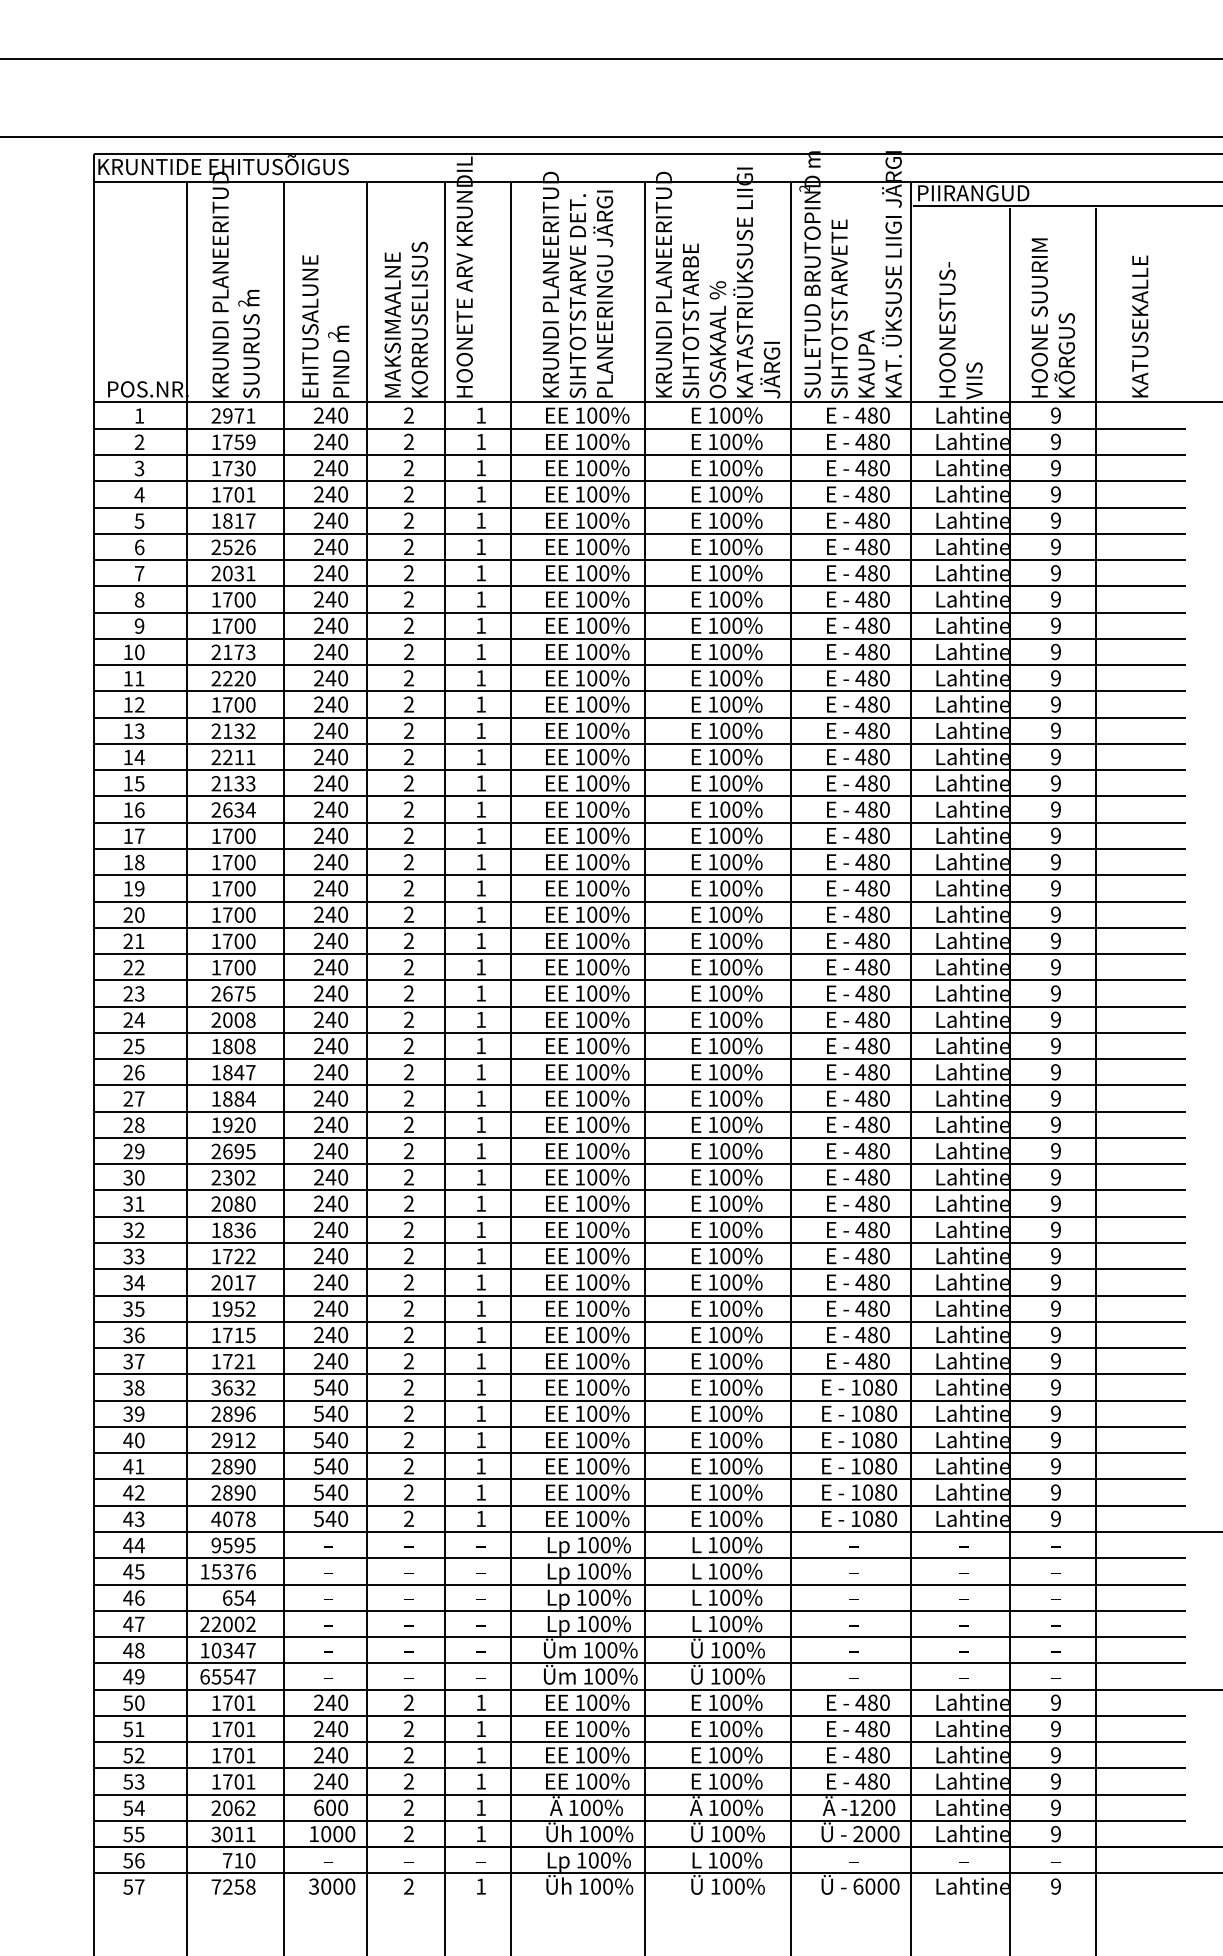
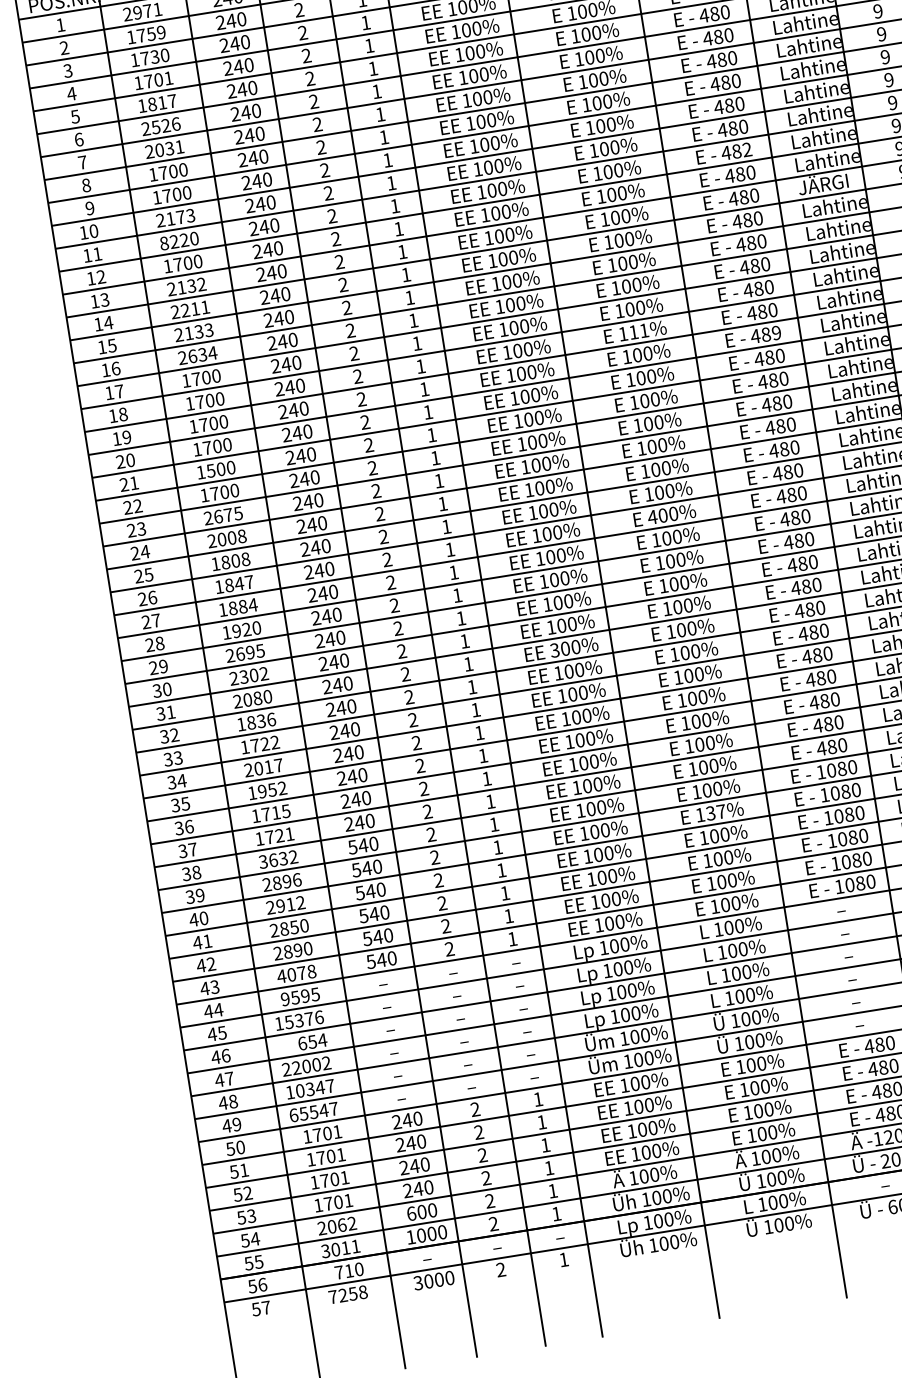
text: (216, 678) -> (164, 243), 2220 -> 8220
text: (884, 678) -> (746, 149), 480 -> 482
text: (971, 729) -> (829, 182), Lahtine -> JÄRGI
text: (731, 862) -> (639, 331), 100% -> 111%
text: (884, 888) -> (776, 333), 480 -> 489
text: (227, 941) -> (210, 471), 1700 -> 1500
text: (712, 1072) -> (652, 517), 100% -> 400%
text: (579, 1203) -> (554, 650), 100% -> 300%
text: (731, 1413) -> (716, 812), 100% -> 137%
text: (238, 1466) -> (293, 927), 2890 -> 2850

